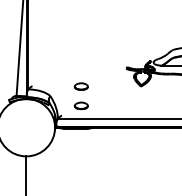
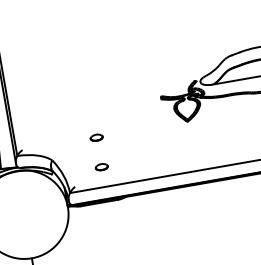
part: (80, 86) -> (95, 137), size x0.6
part: (80, 105) -> (100, 166), size x0.6

